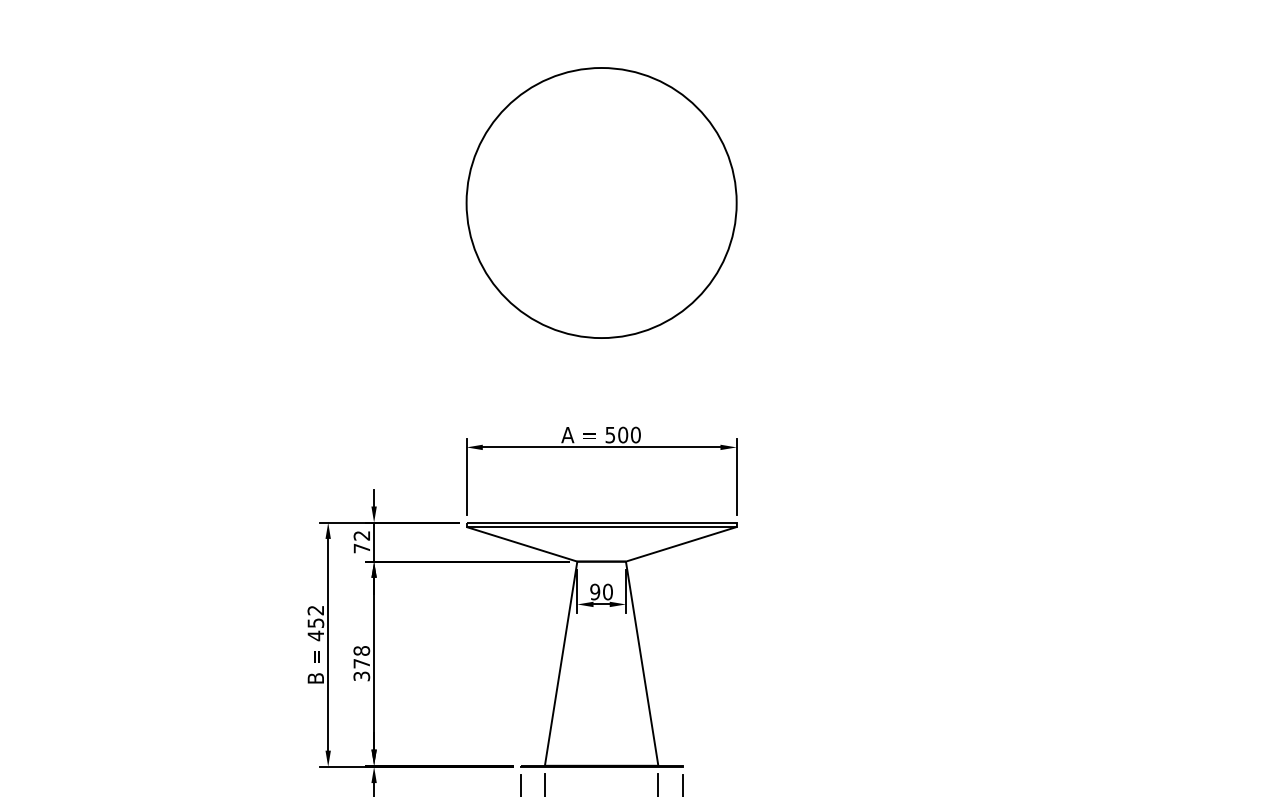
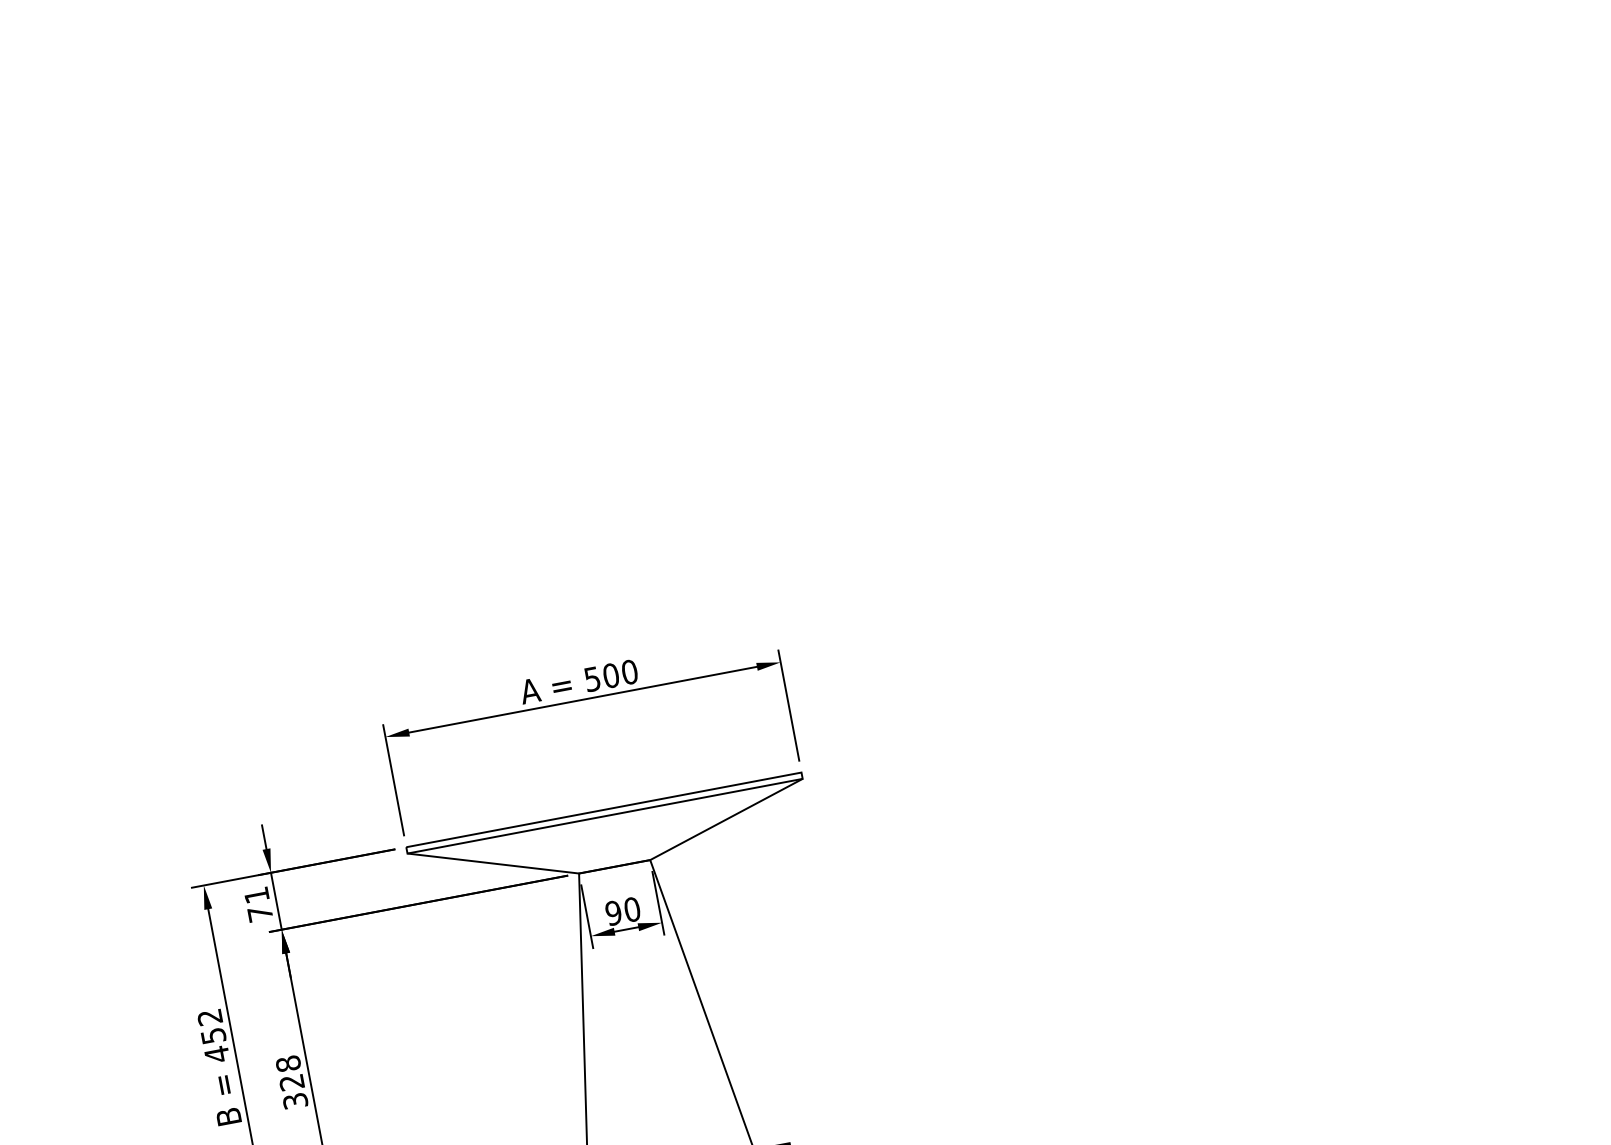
circle: (601, 202) -> (515, 341), removed
text: (361, 535) -> (256, 894), 72 -> 71
text: (361, 663) -> (291, 1082), 378 -> 328

